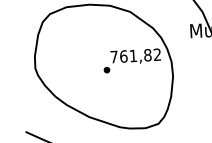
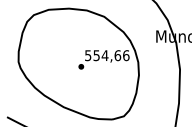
text: (136, 55) -> (107, 55), 761,82 -> 554,66

